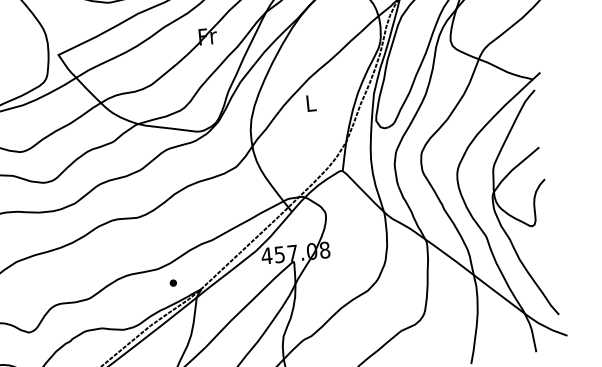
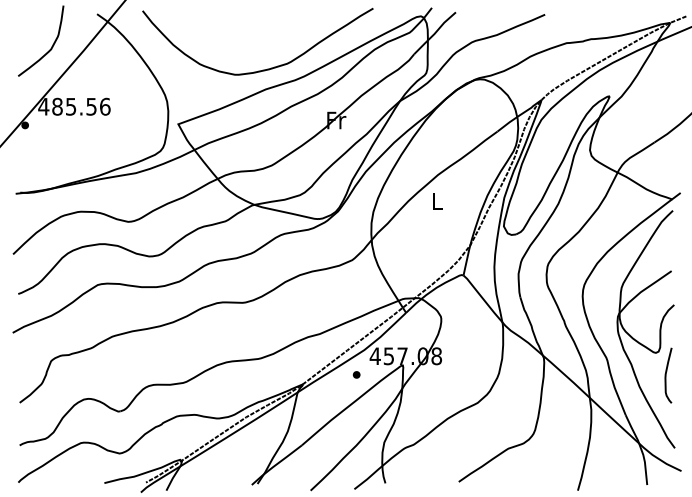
curve: (544, 246) -> (666, 375), added
part: (173, 282) -> (356, 374), moved

